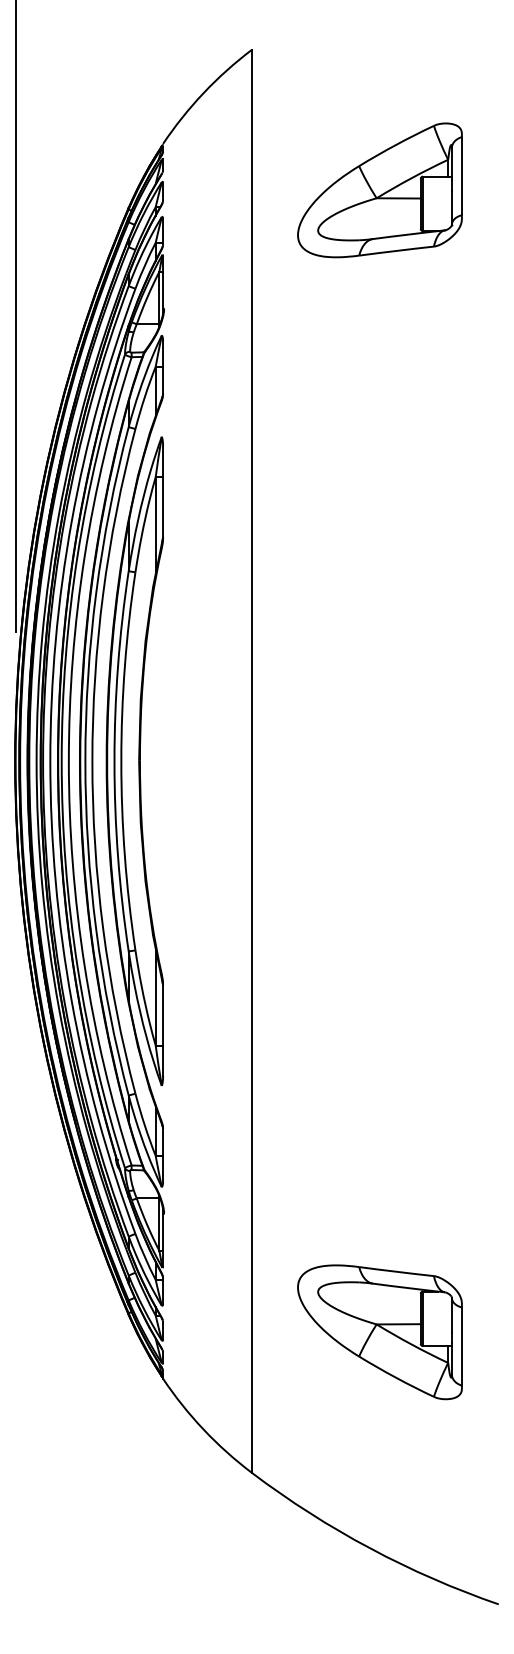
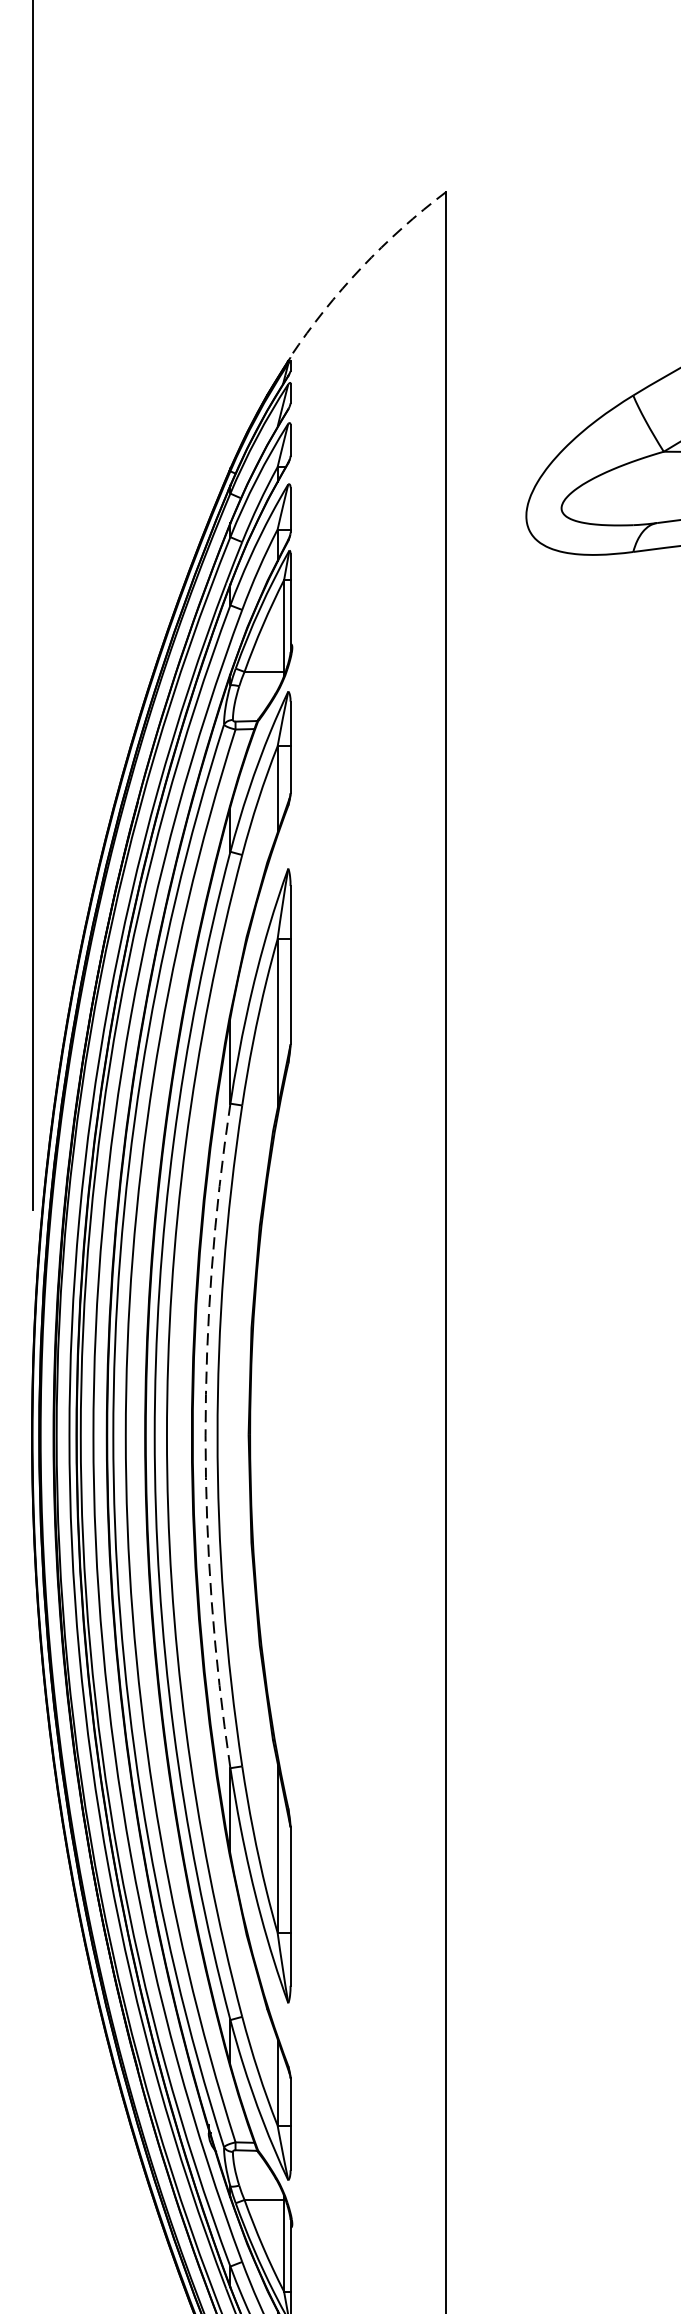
arc: (203, 93) -> (361, 268), solid -> dashed
arc: (114, 761) -> (205, 1436), solid -> dashed

